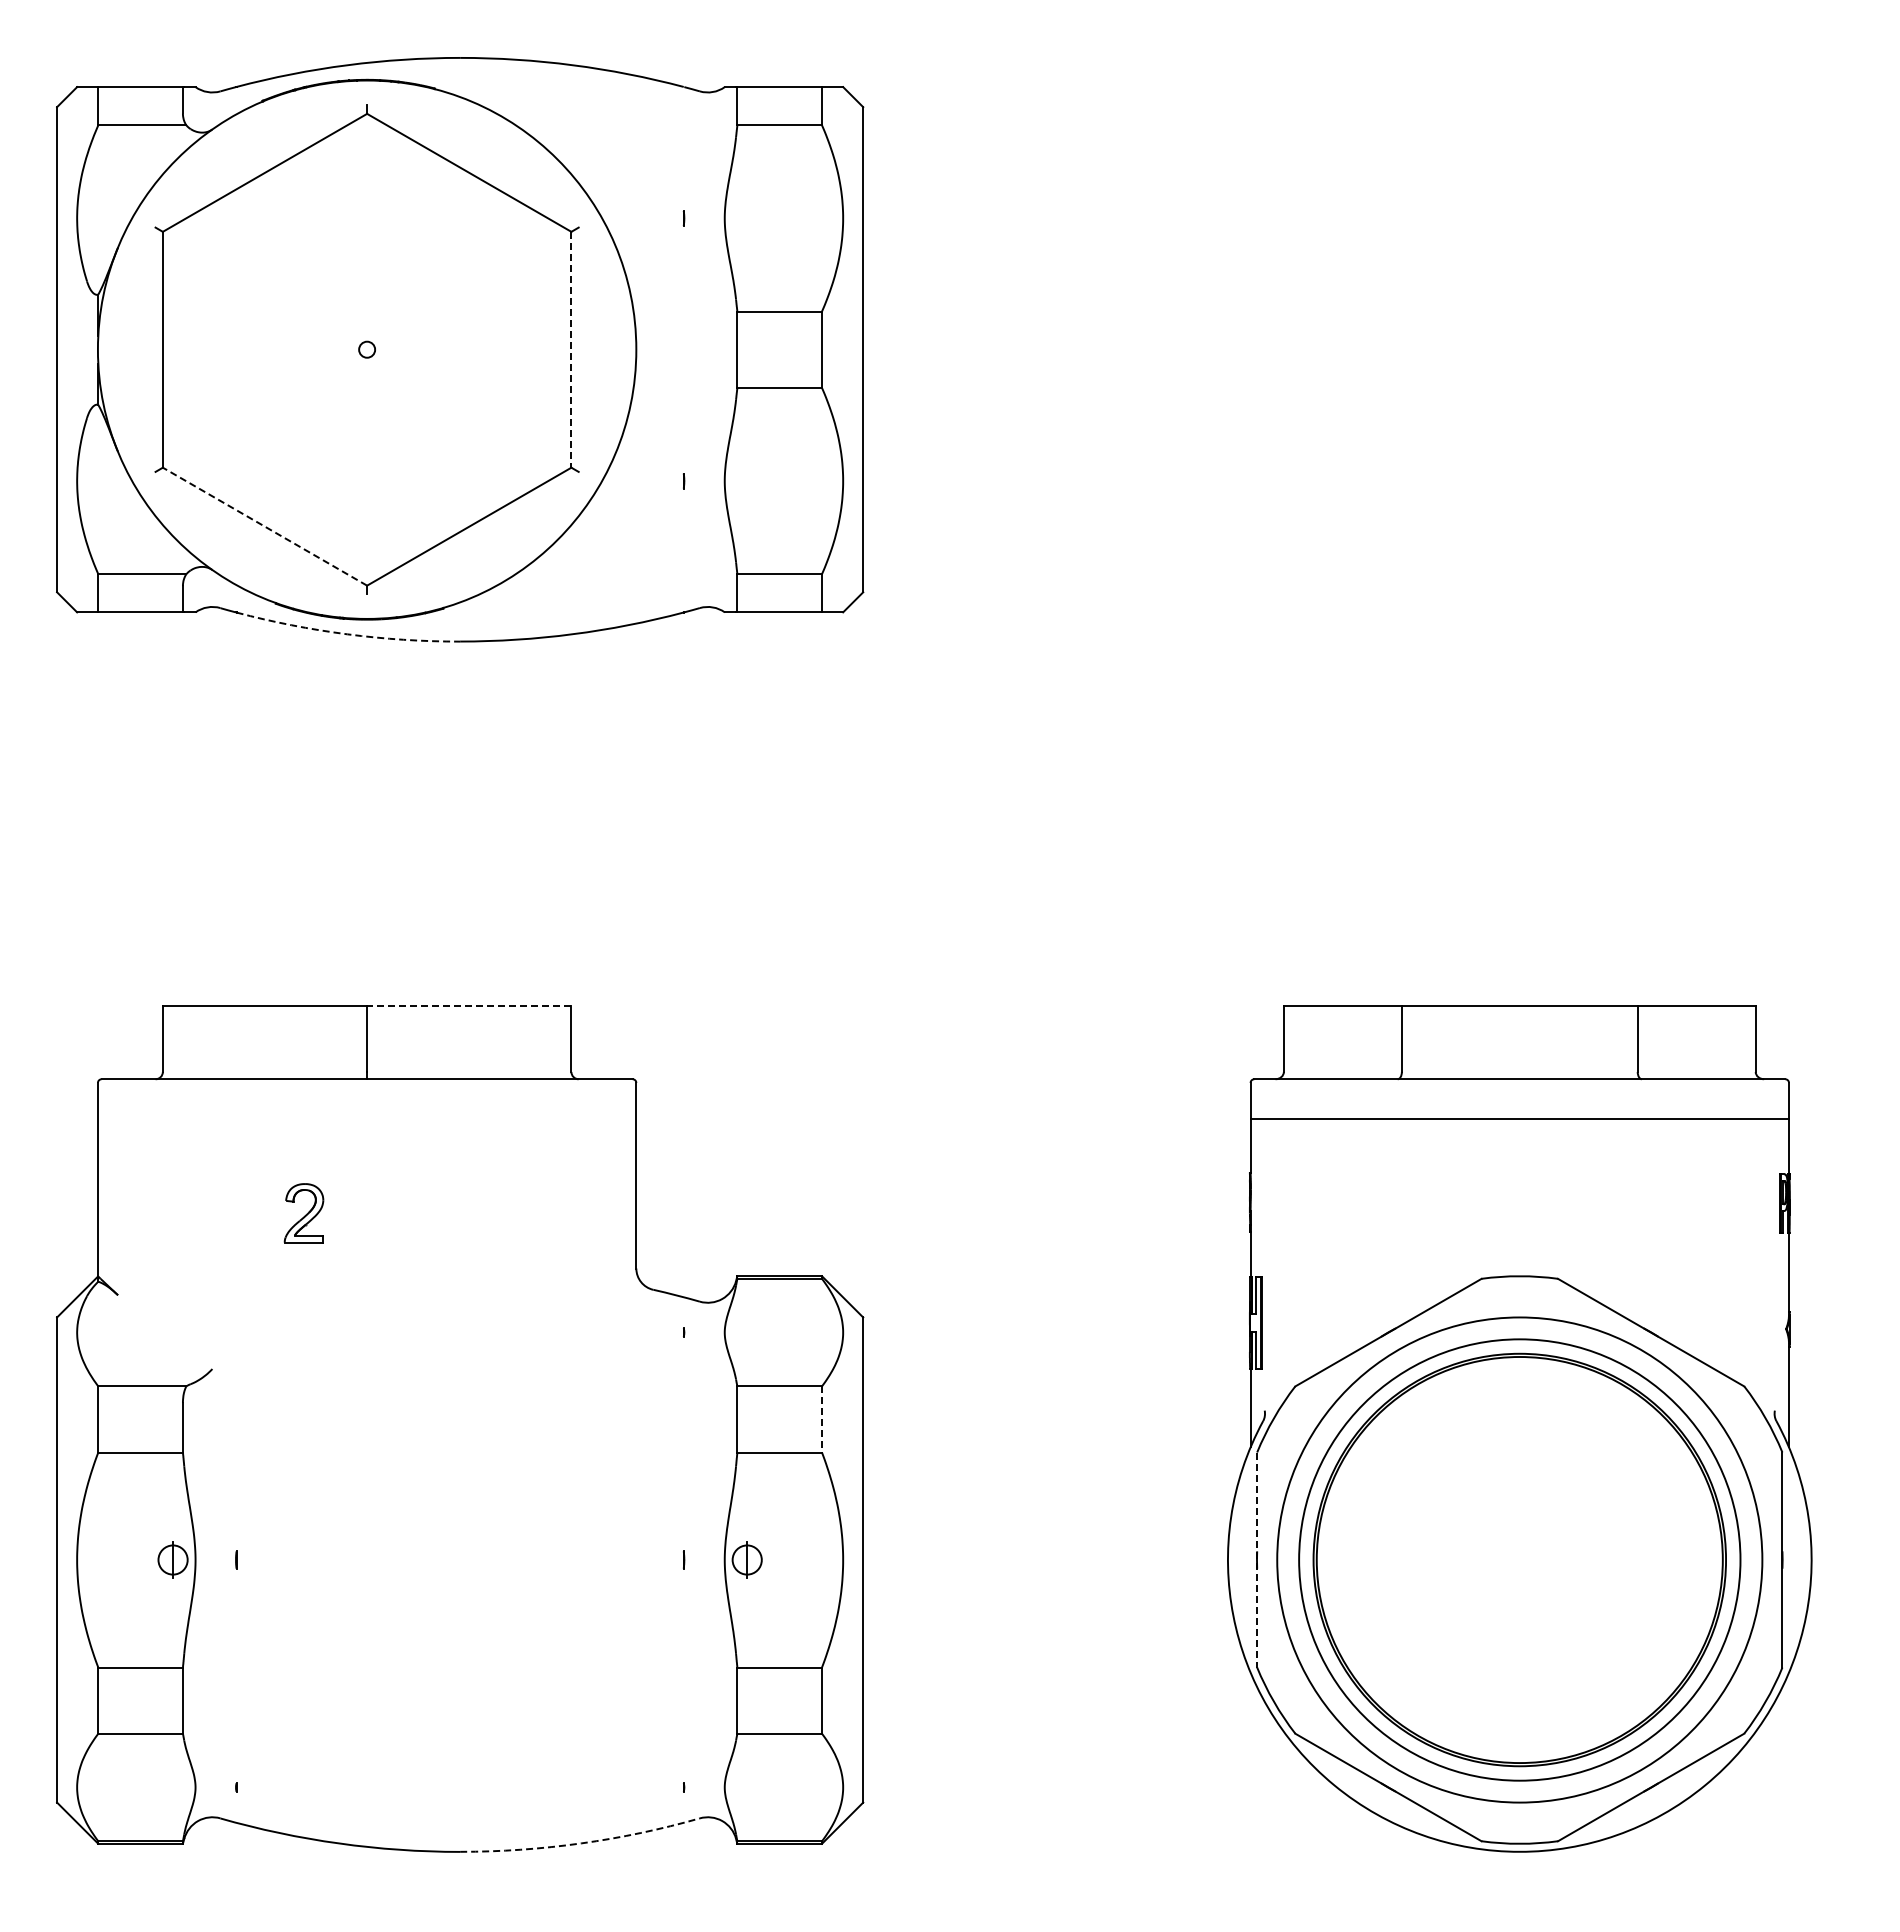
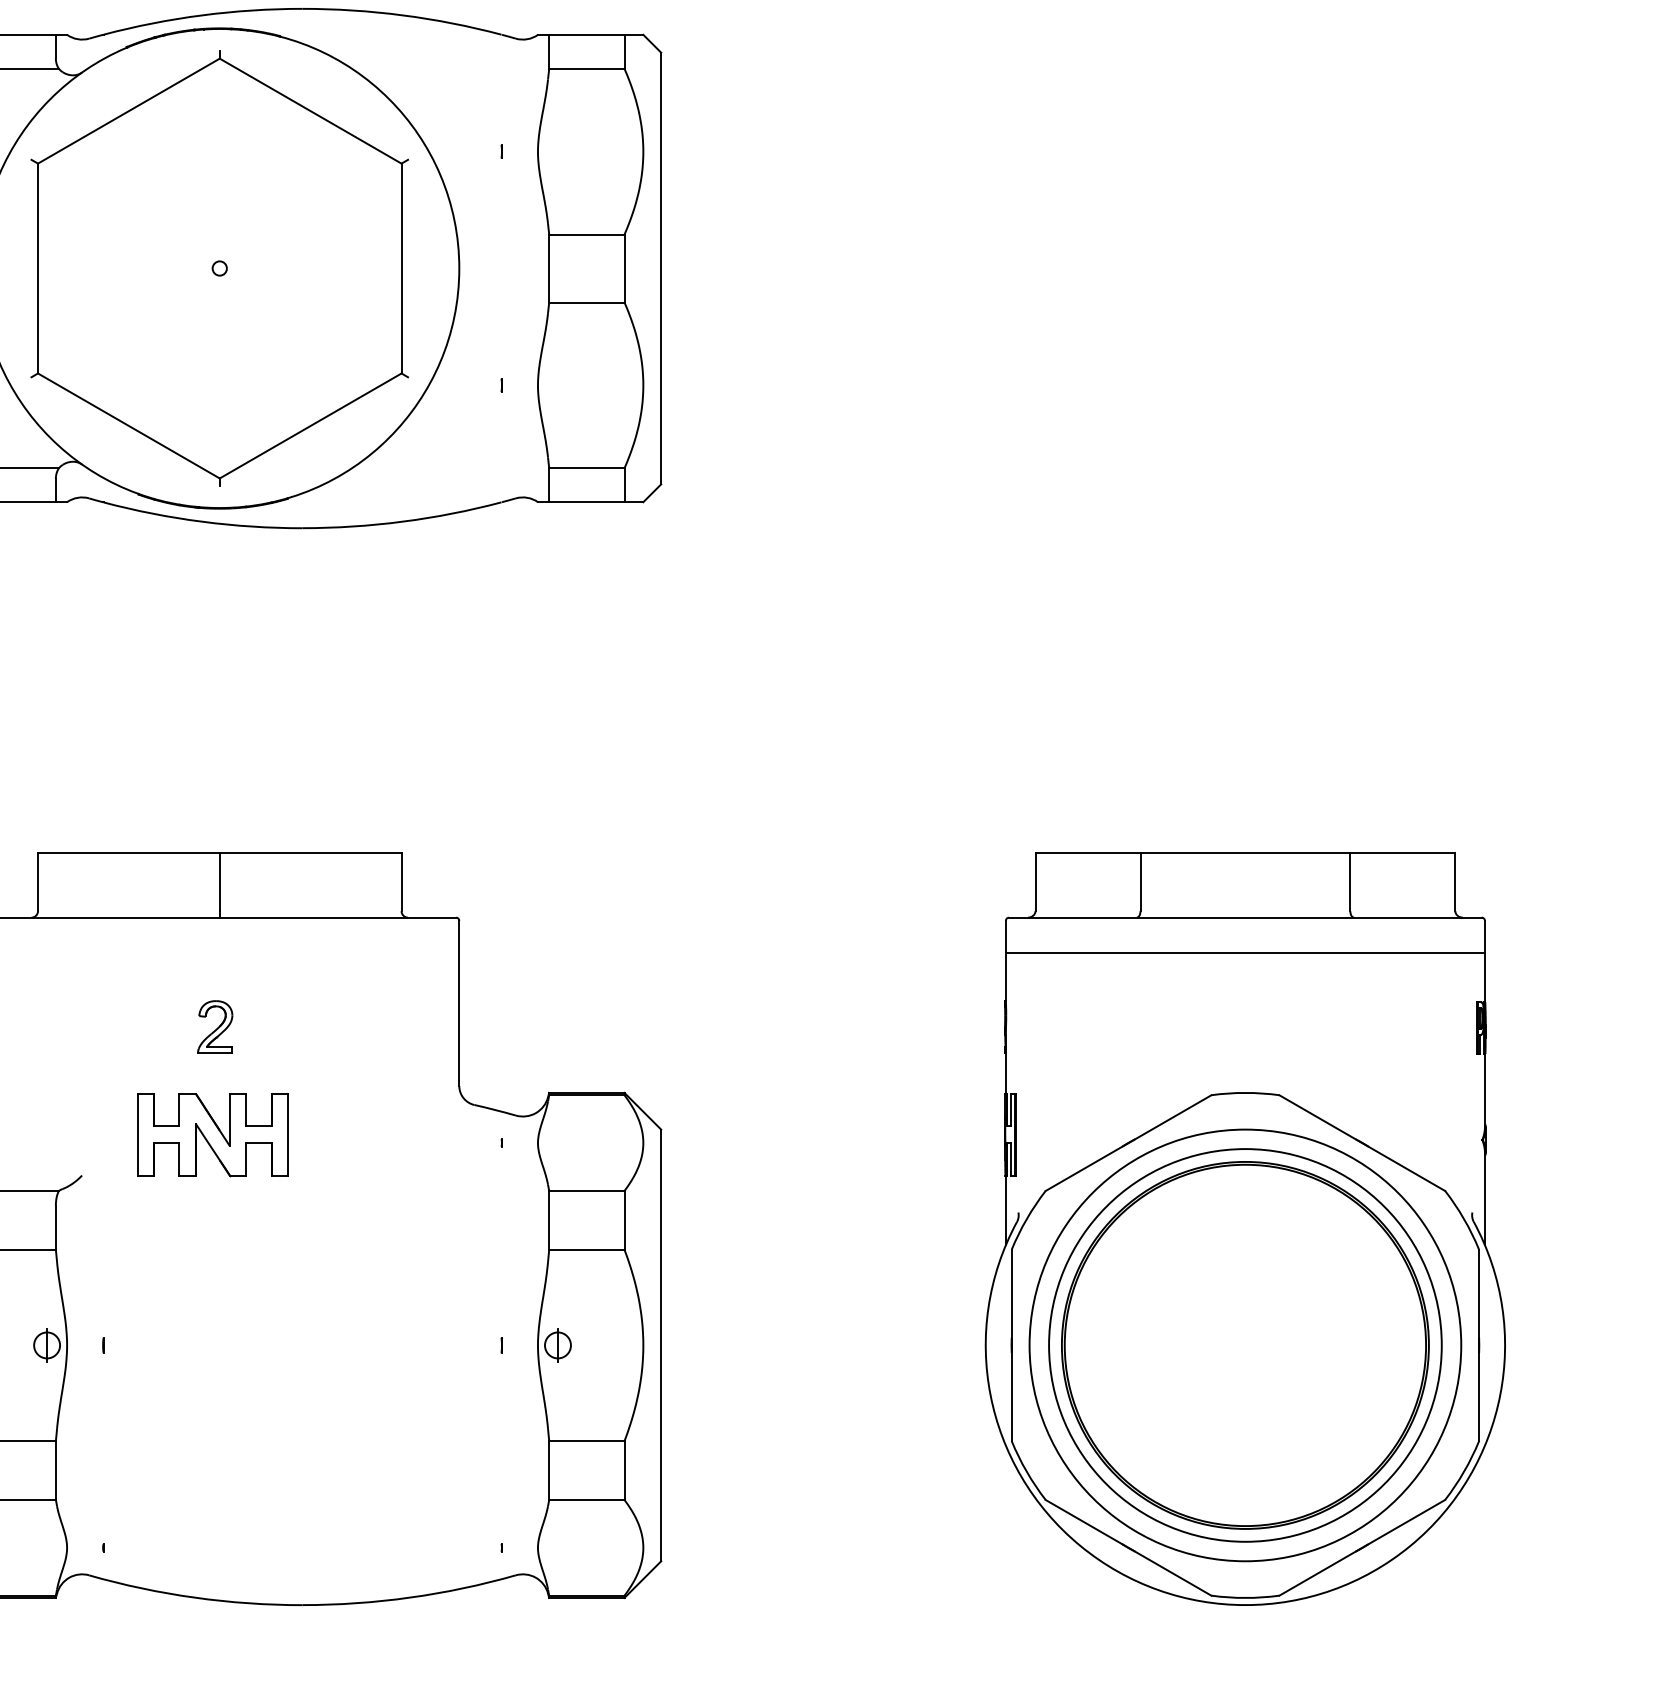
line: (571, 349) -> (401, 268), dashed -> solid
line: (265, 526) -> (129, 425), dashed -> solid
arc: (347, 634) -> (202, 521), dashed -> solid
line: (468, 1006) -> (309, 852), dashed -> solid
part: (303, 1213) -> (214, 1027), moved
part: (359, 1323) -> (212, 1134), added
line: (822, 1419) -> (624, 1220), dashed -> solid
line: (1257, 1560) -> (1012, 1345), dashed -> solid
arc: (581, 1843) -> (410, 1597), dashed -> solid

